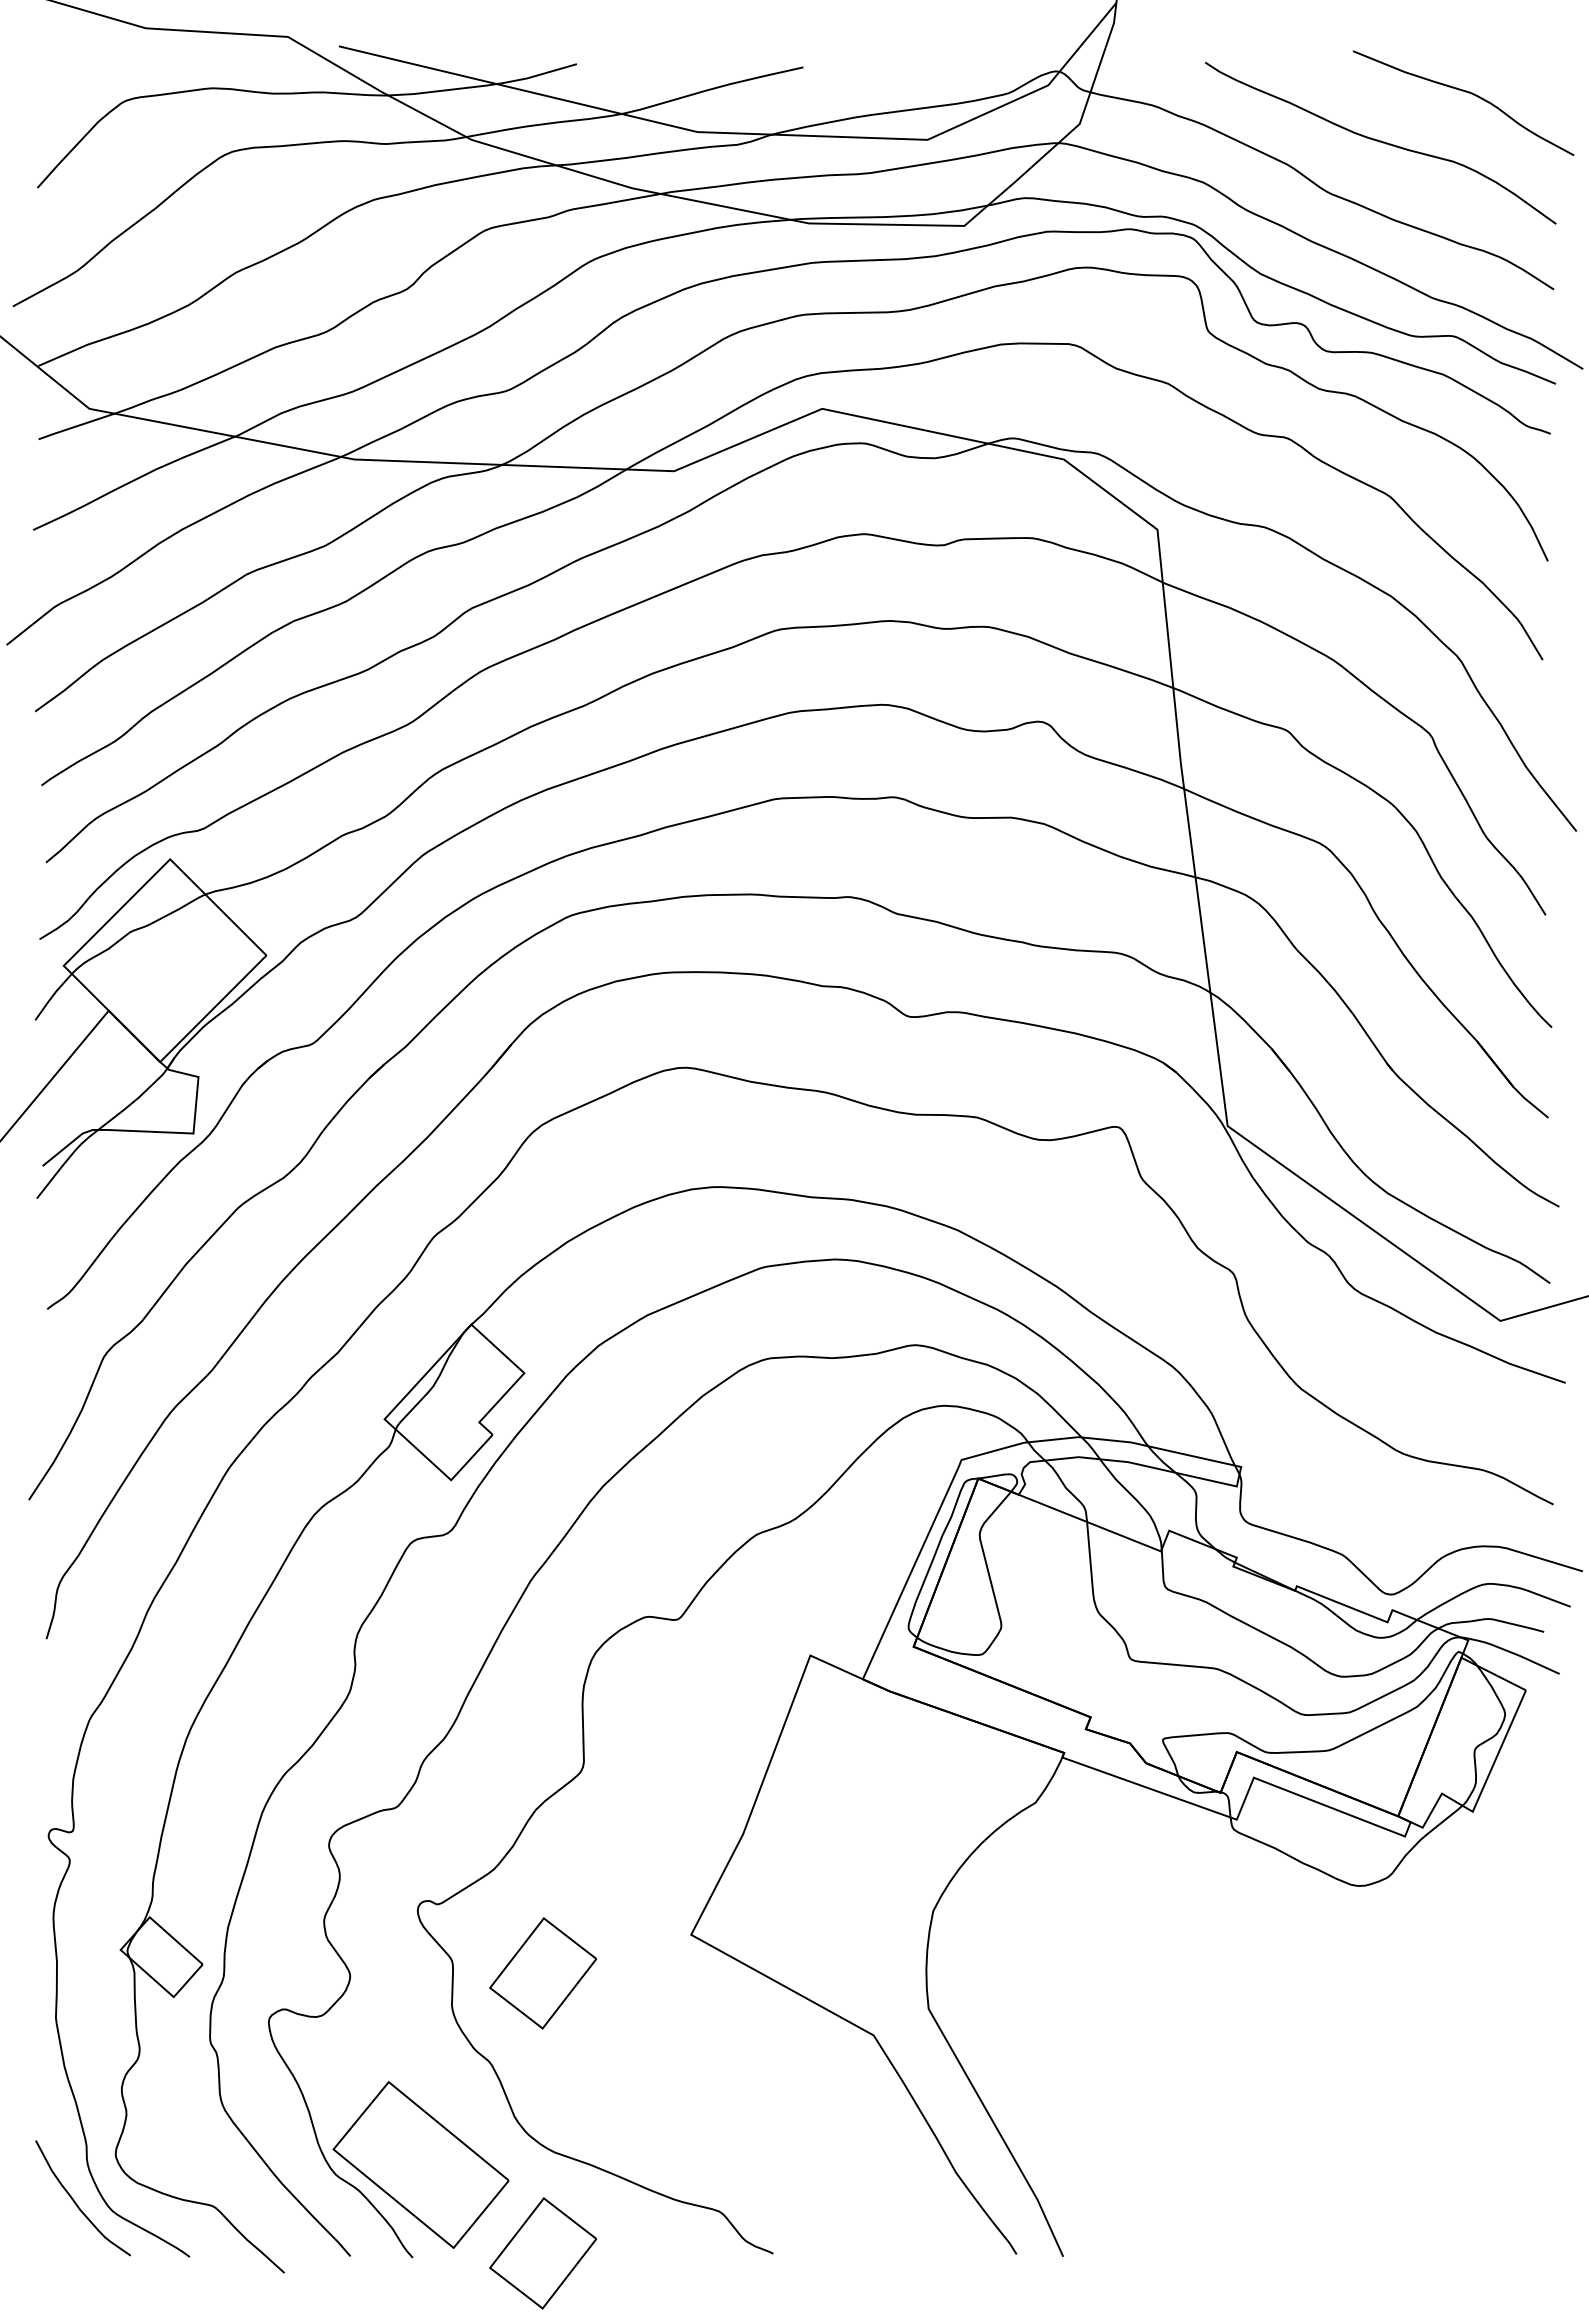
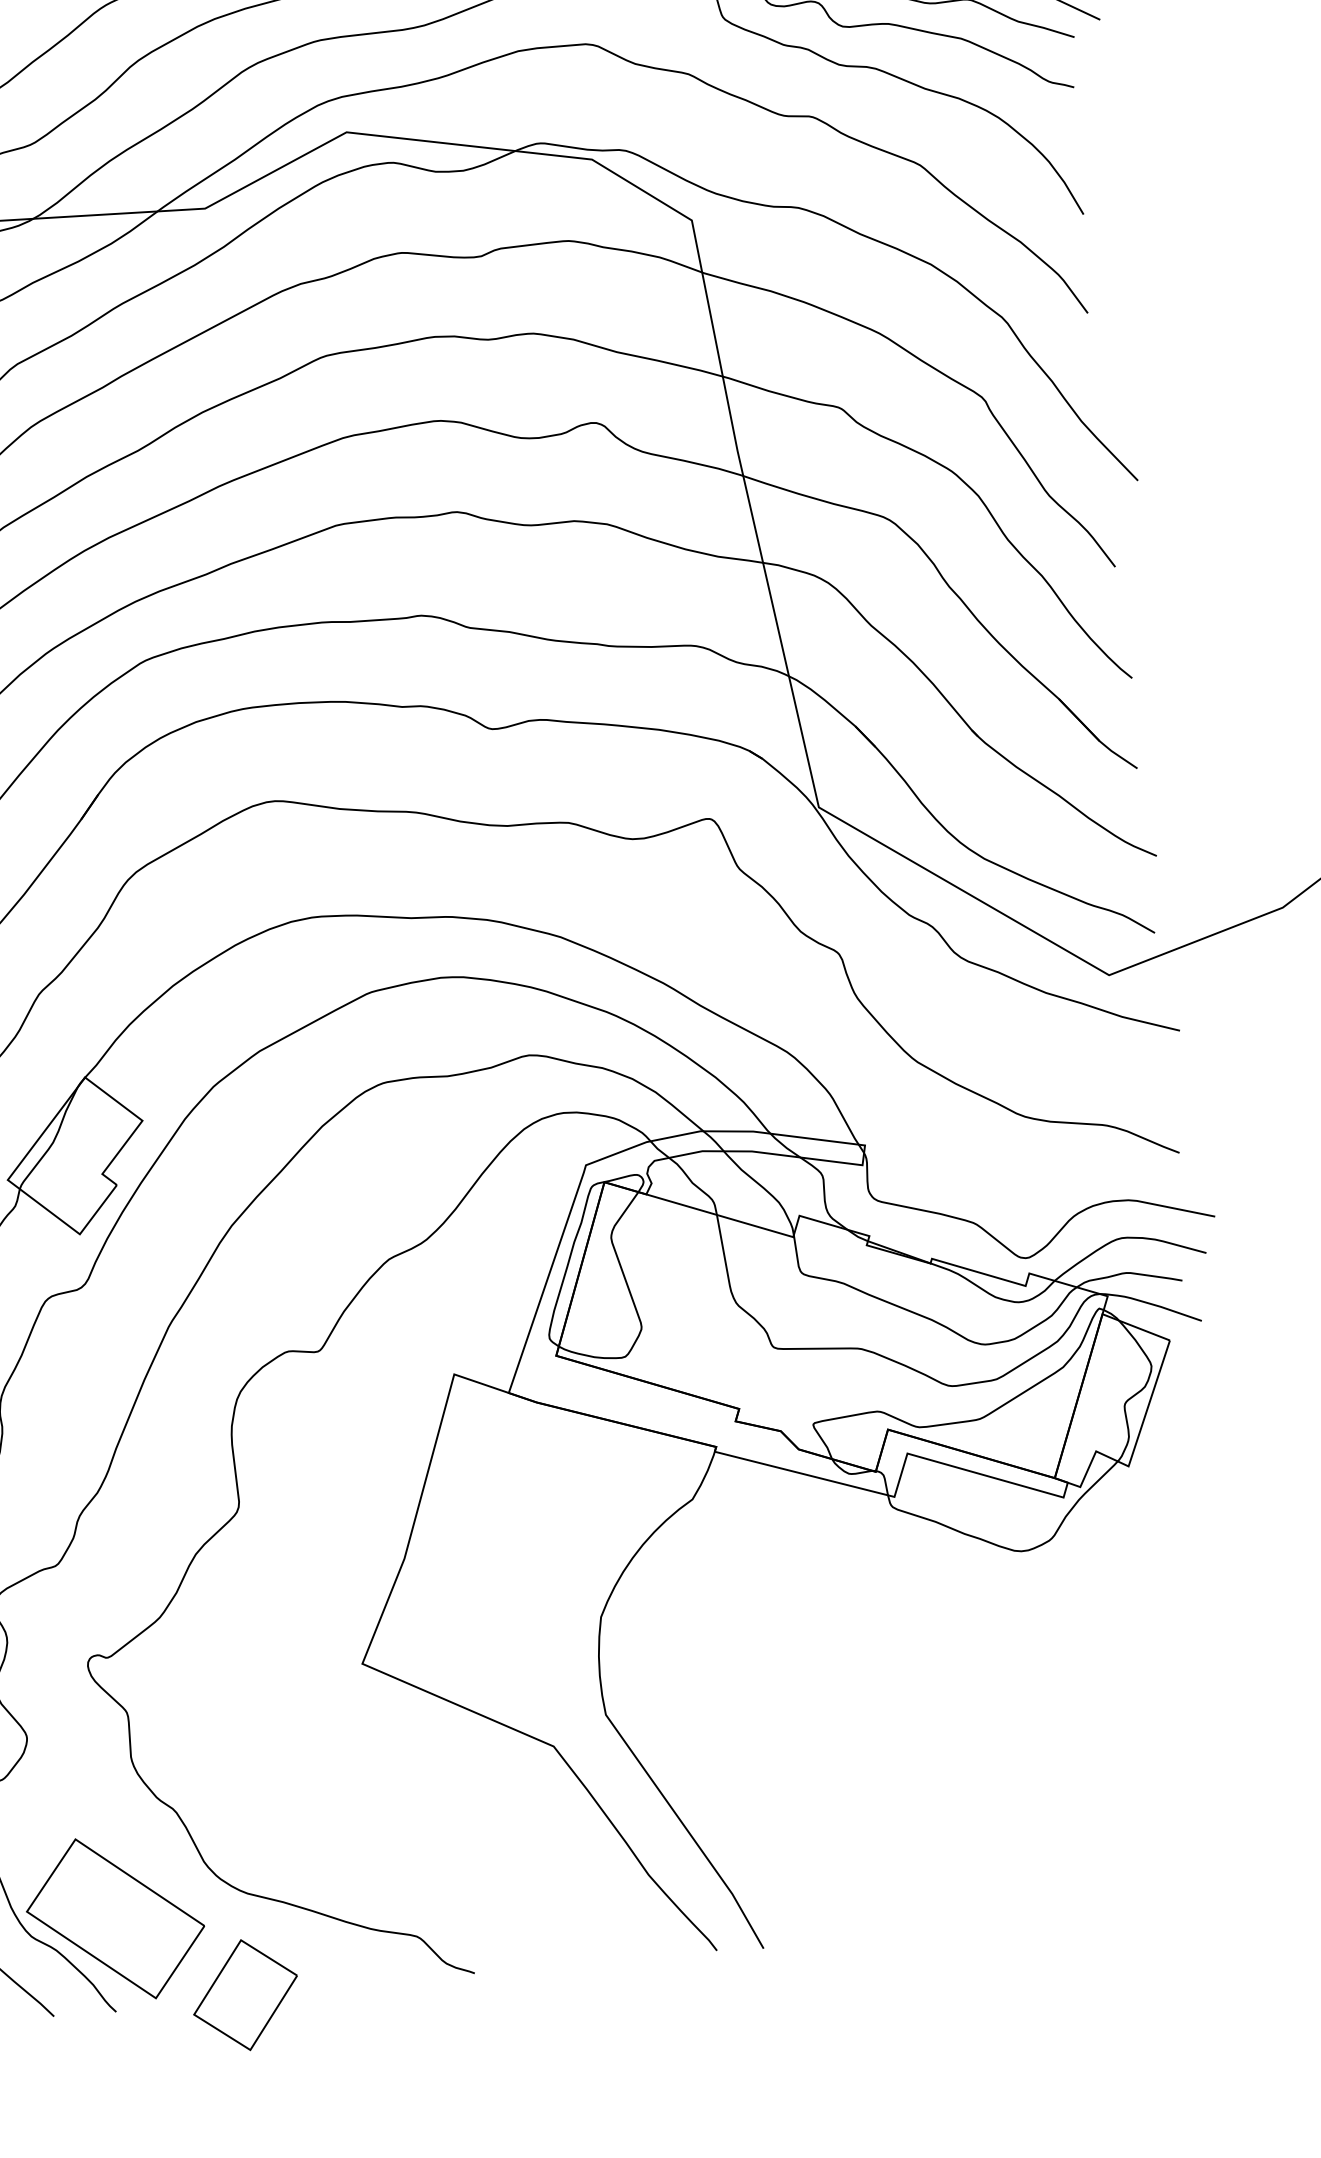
part: (542, 1973) -> (218, 1716), removed

